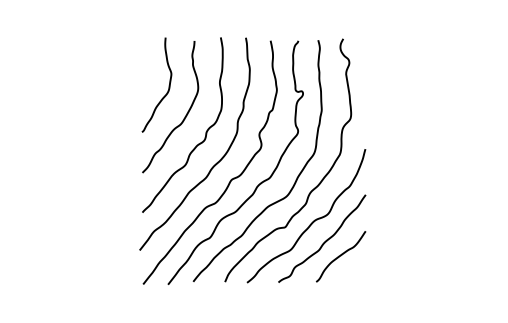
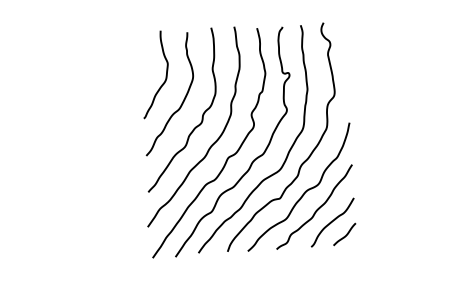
curve: (354, 270) -> (345, 234), added

